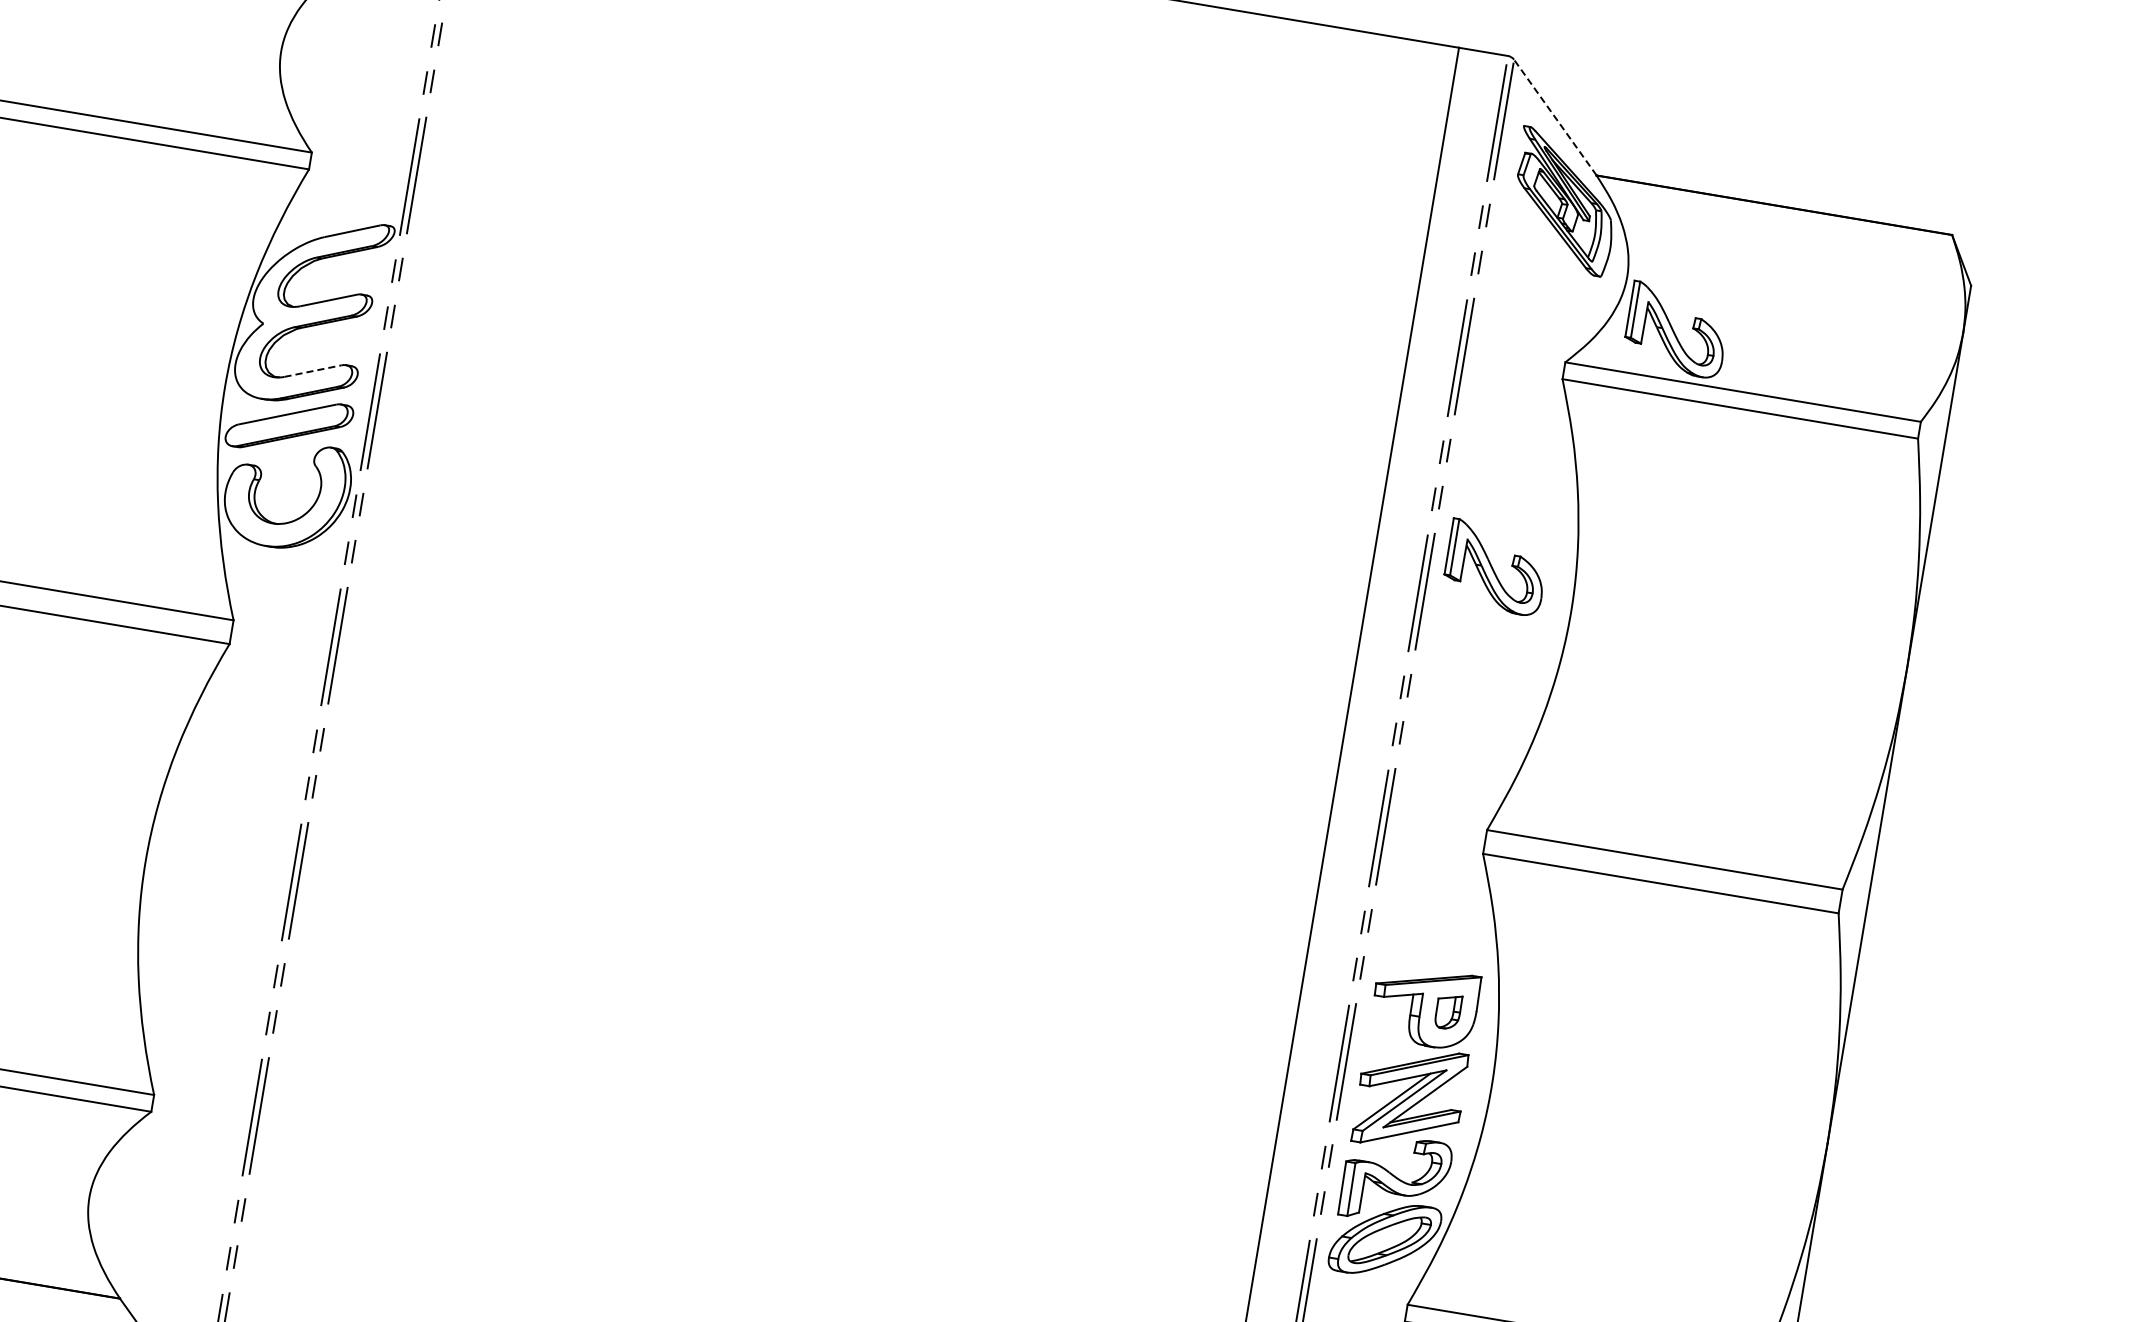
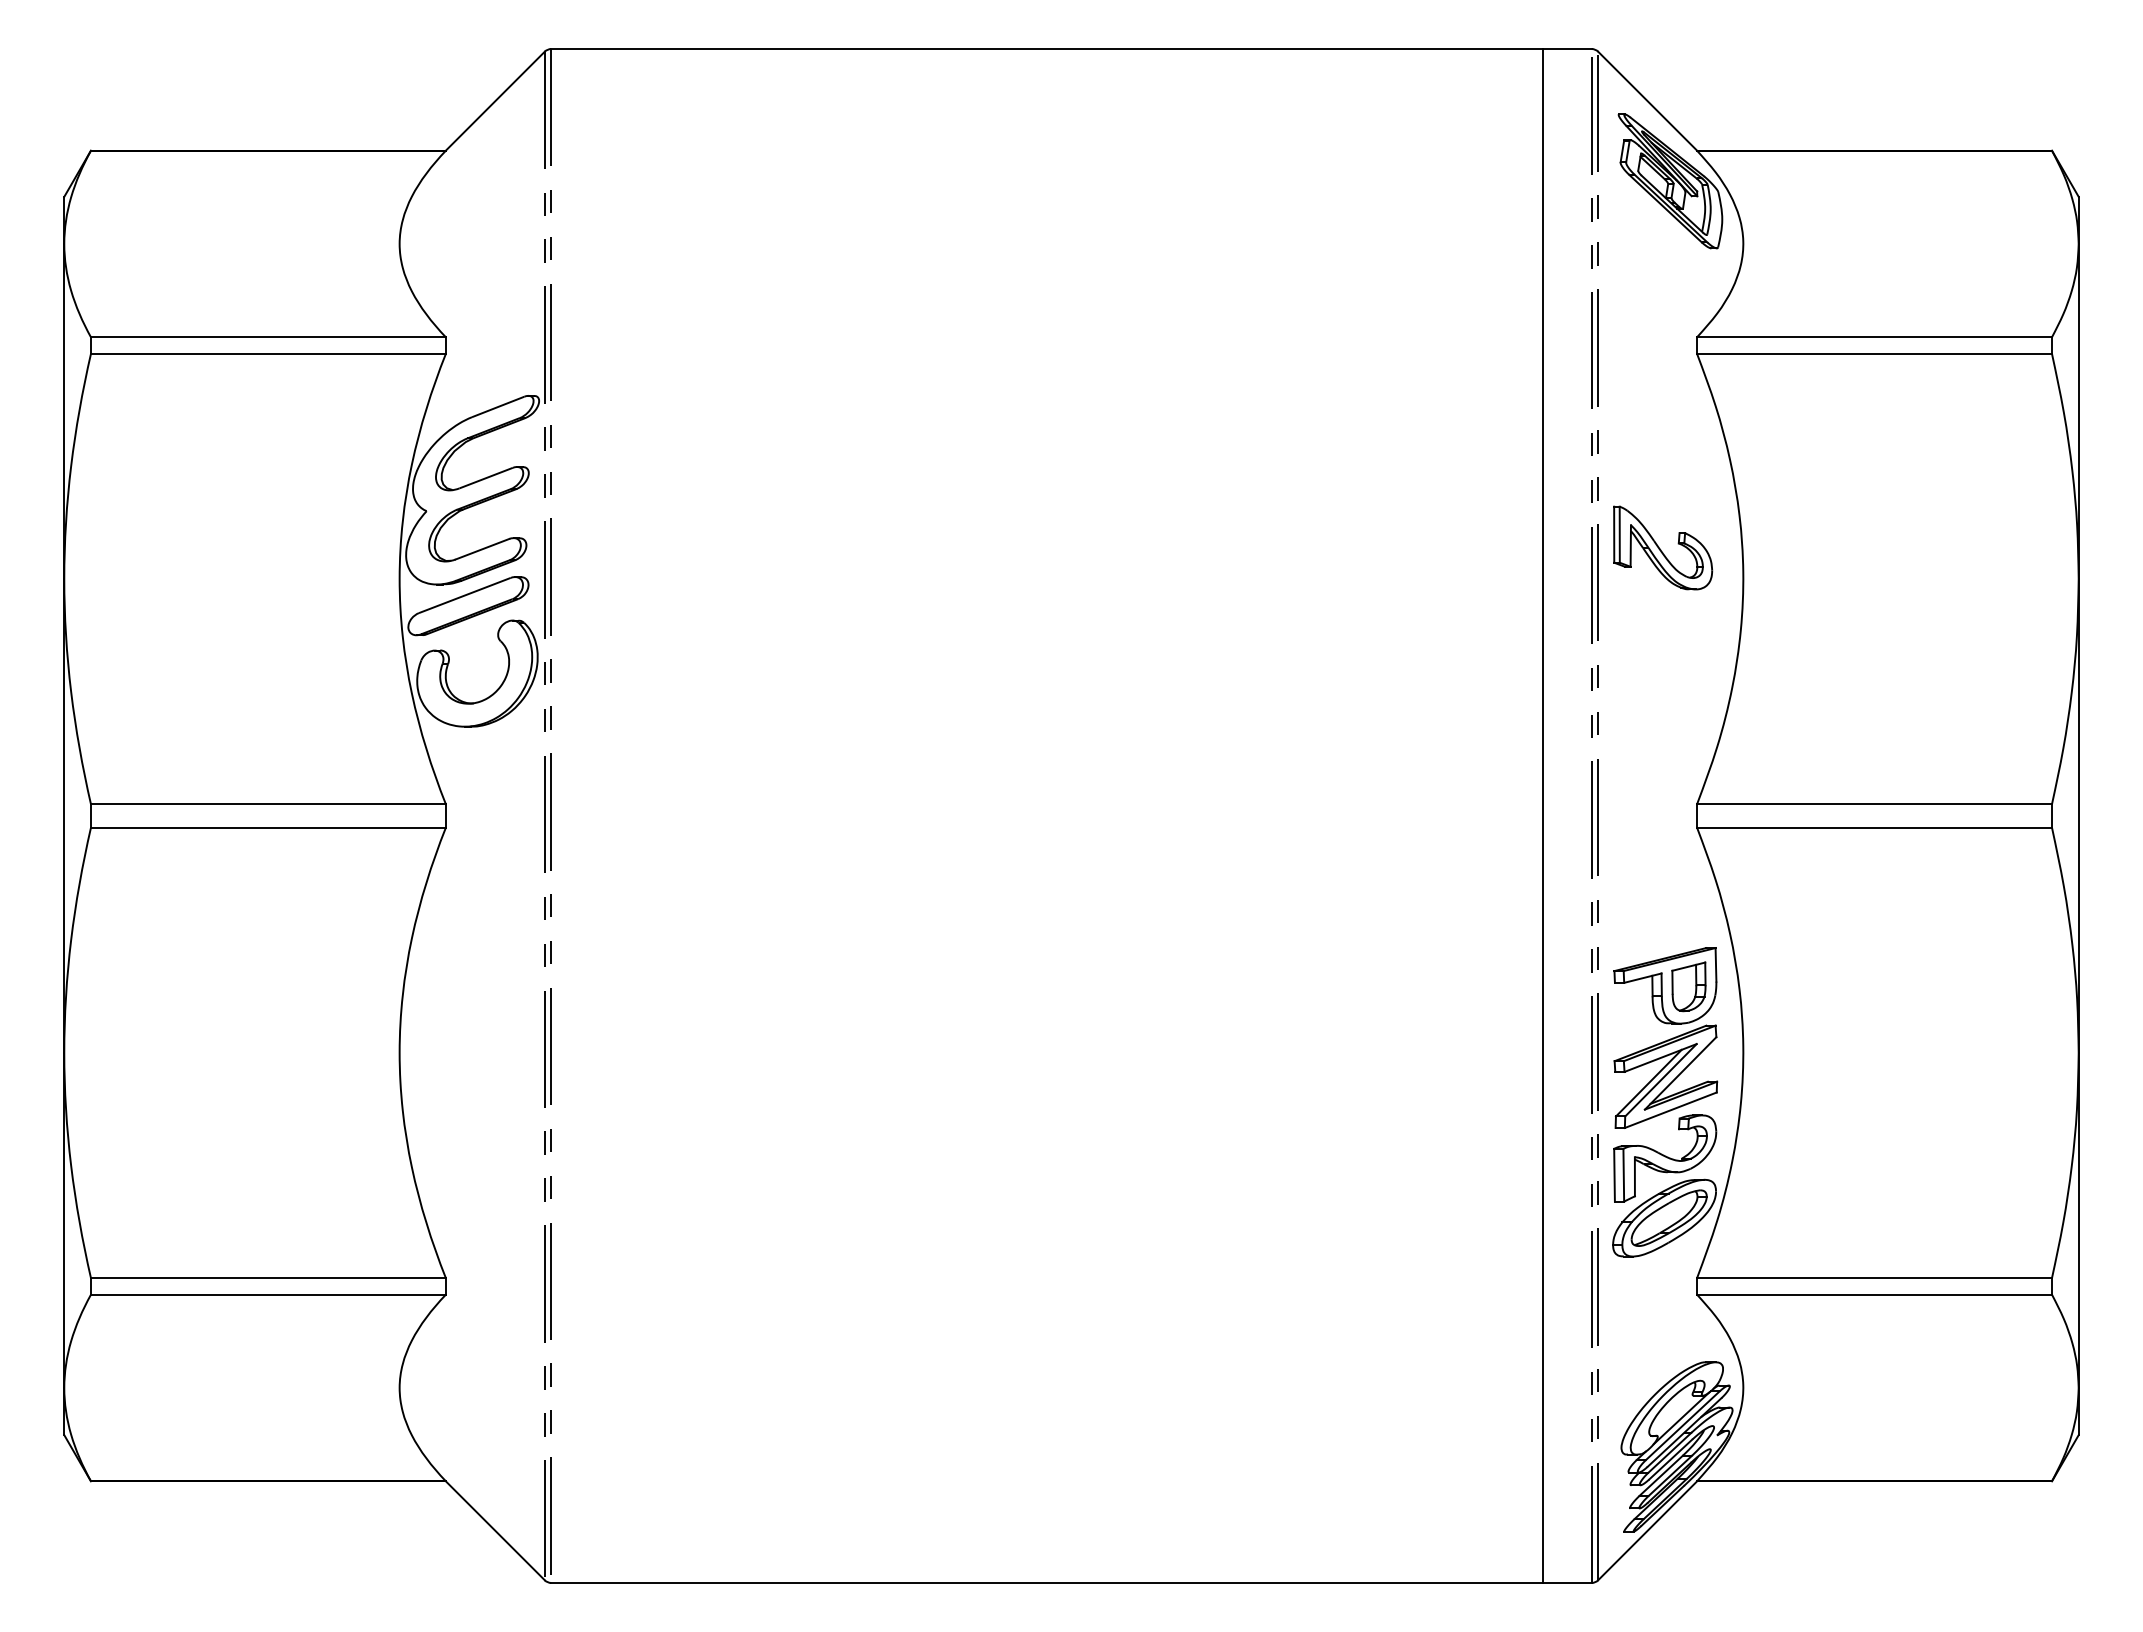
line: (1555, 117) -> (1647, 101), dashed -> solid
part: (1677, 329) -> (1800, 287), removed
line: (312, 371) -> (482, 549), dashed -> solid
part: (1447, 1011) -> (1688, 986), size x1.43

